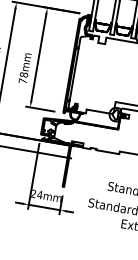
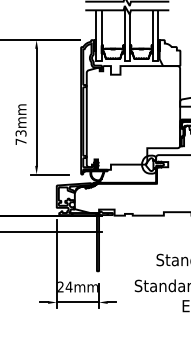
text: (23, 74) -> (20, 133), 78mm -> 73mm

